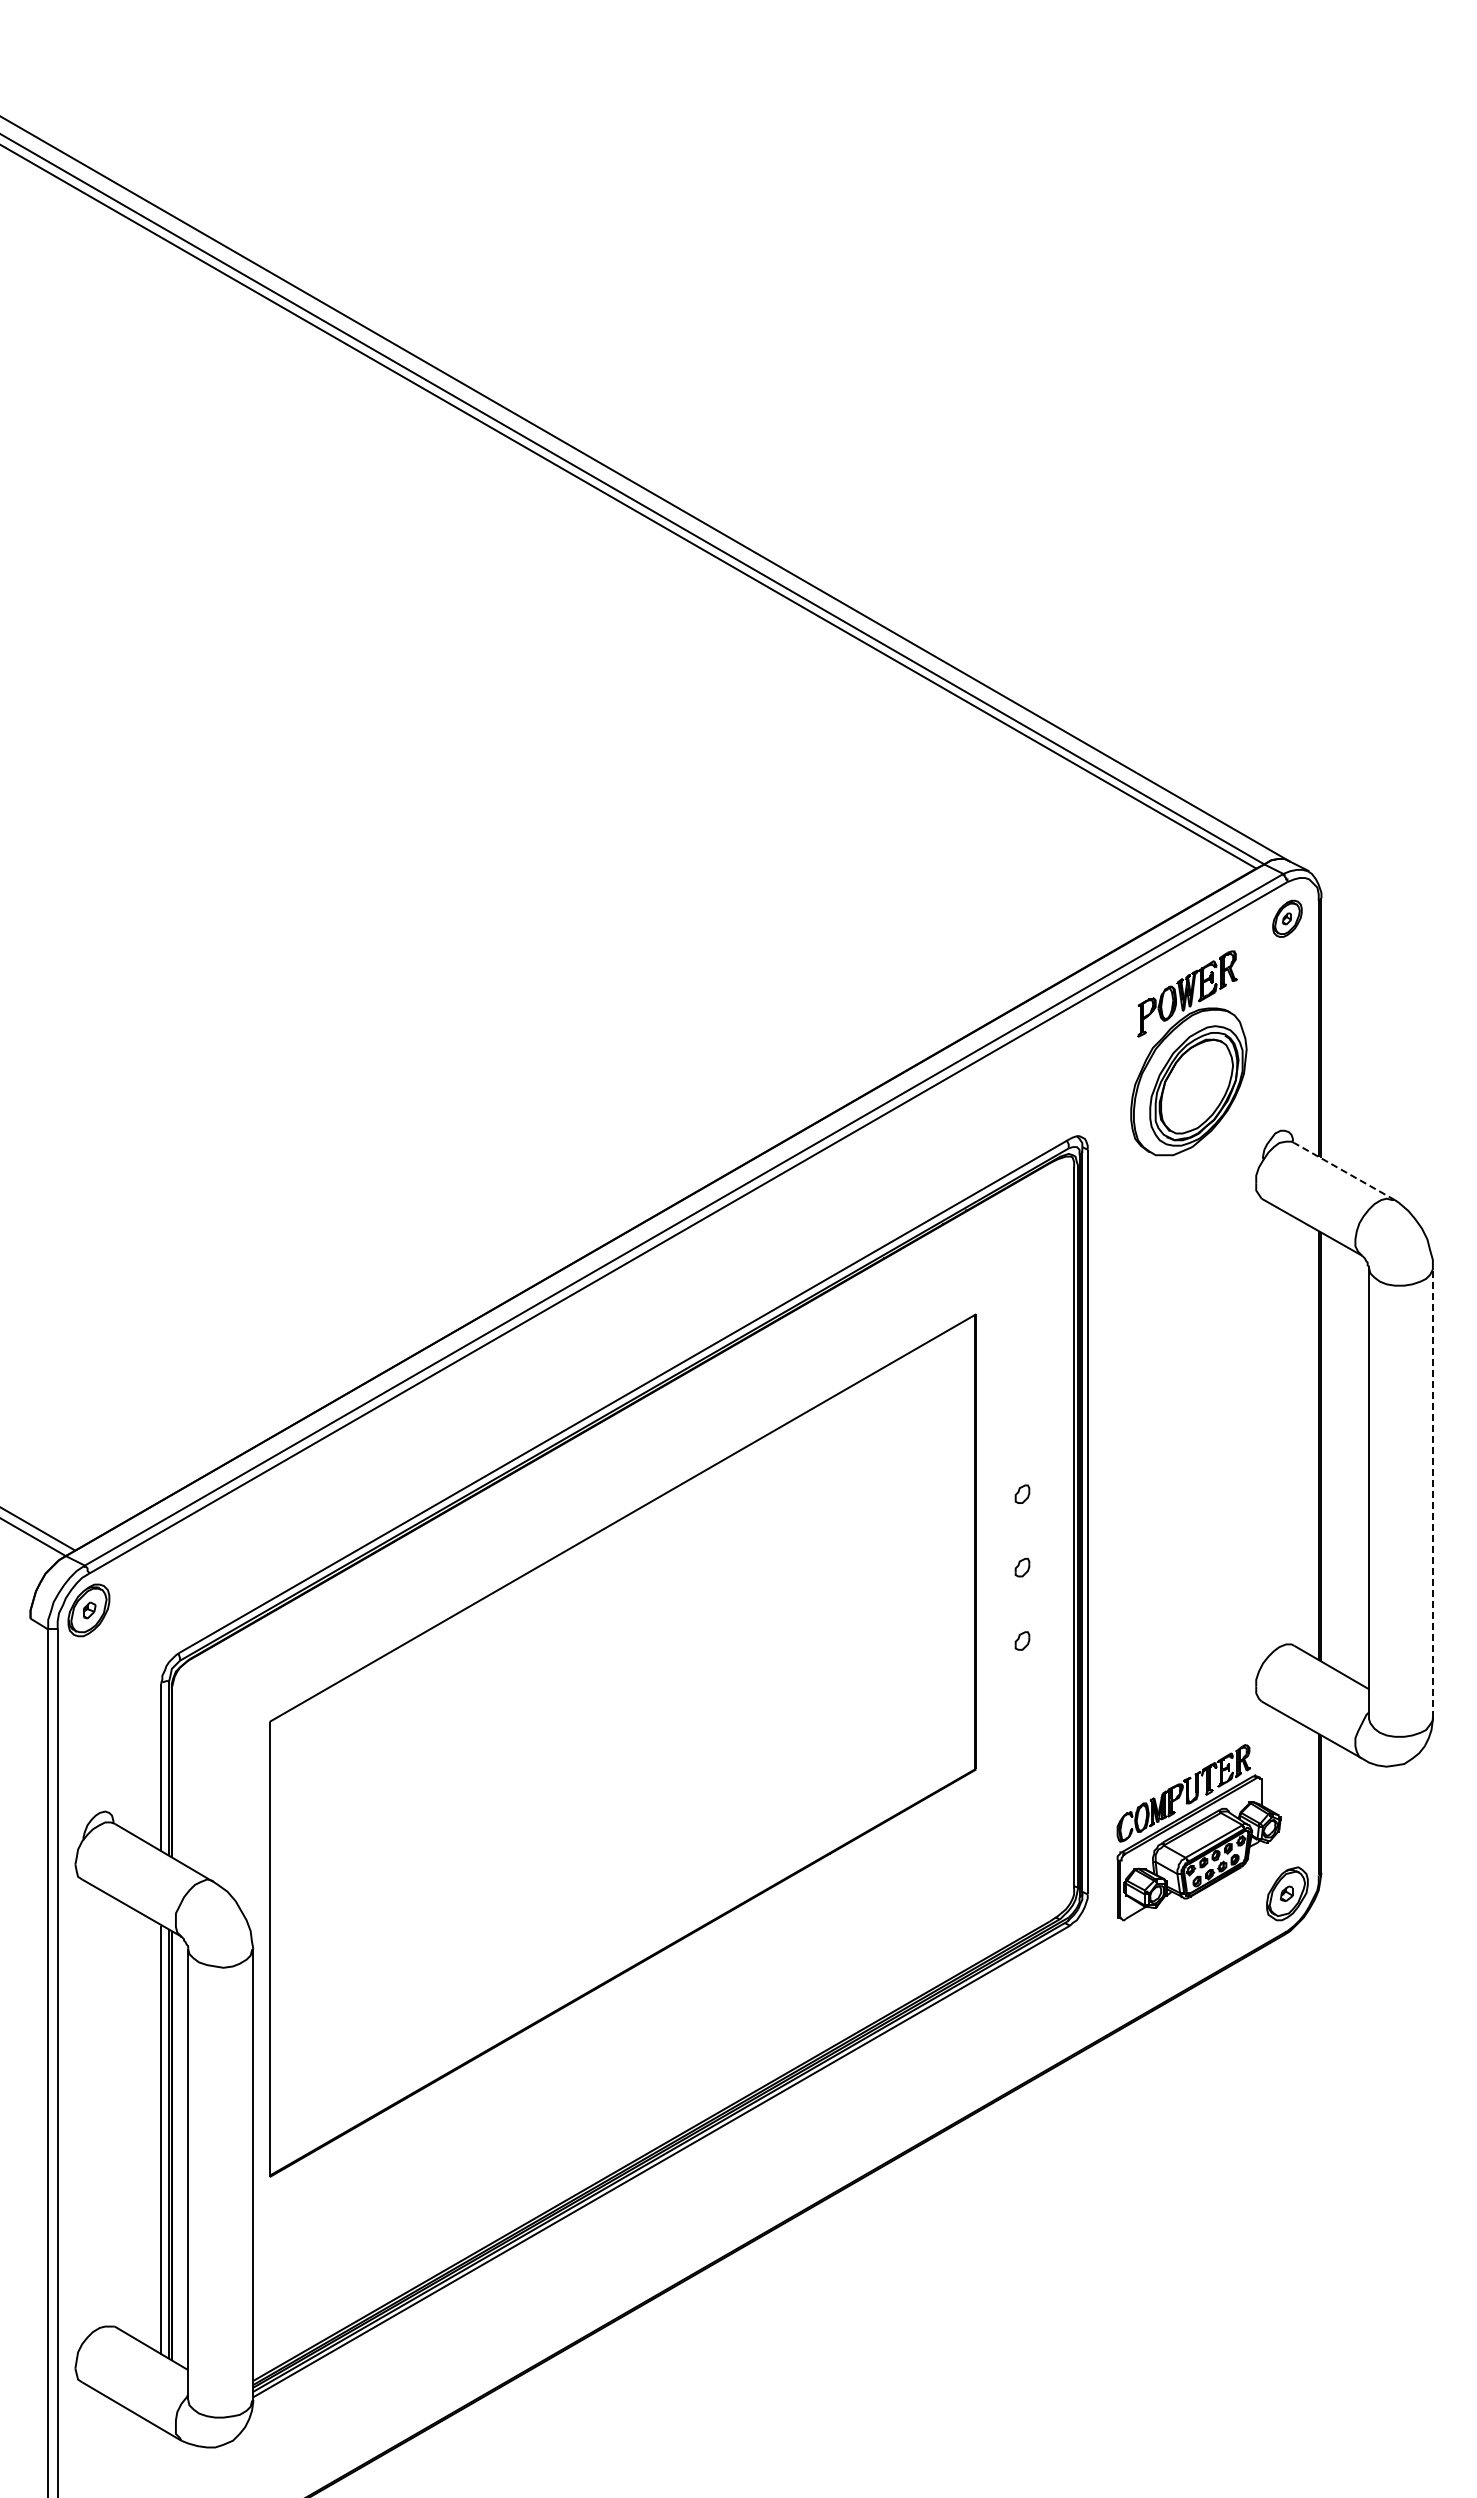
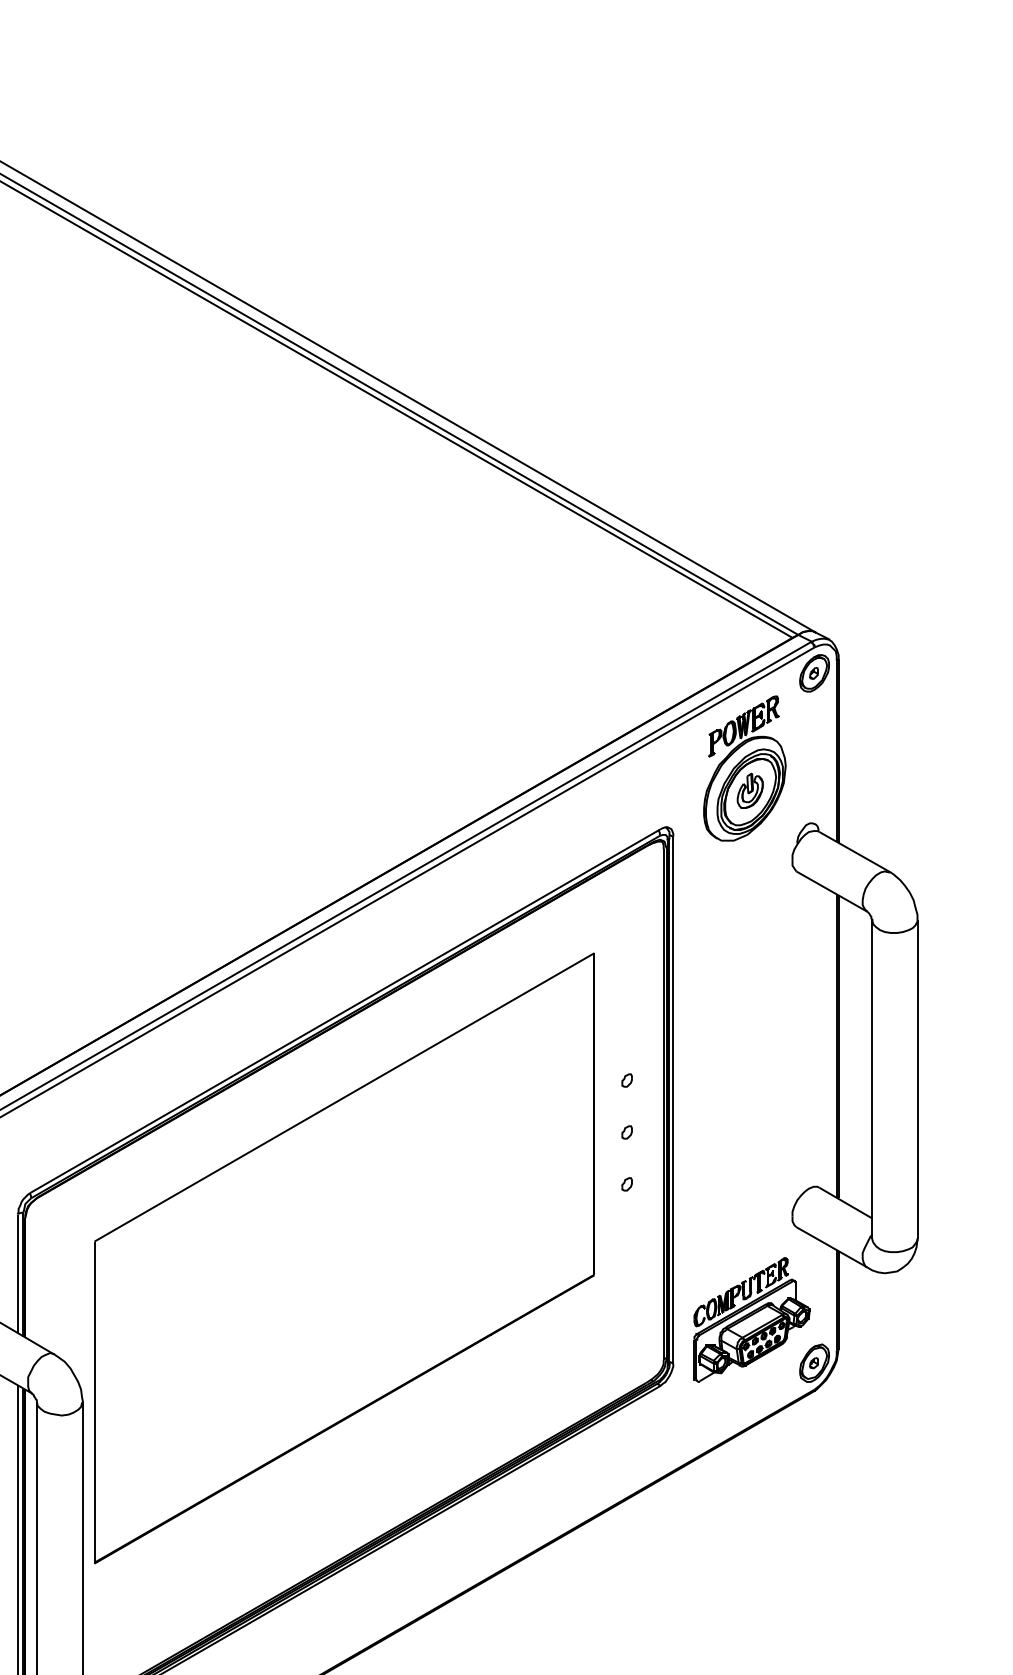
part: (1287, 918) -> (814, 673), size x1.43
part: (1196, 1084) -> (750, 790), added
line: (1344, 1171) -> (854, 852), dashed -> solid
line: (1432, 1492) -> (917, 1079), dashed -> solid

